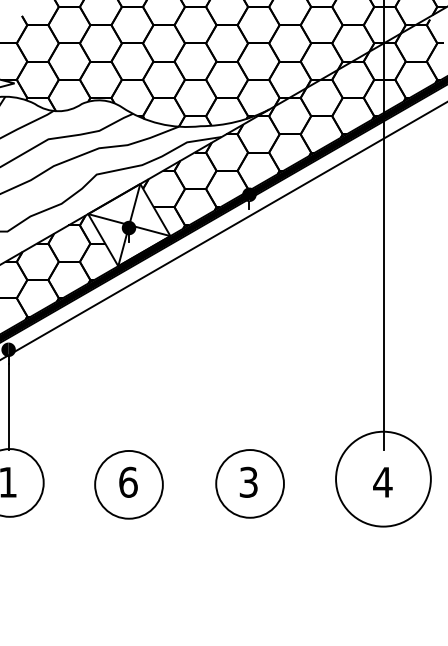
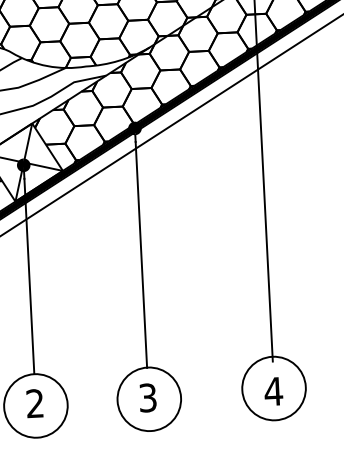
line: (249, 329) -> (141, 254), added
line: (129, 346) -> (29, 276), added
circle: (383, 479) -> (274, 388), size x0.71
text: (128, 481) -> (35, 402), 6 -> 2

